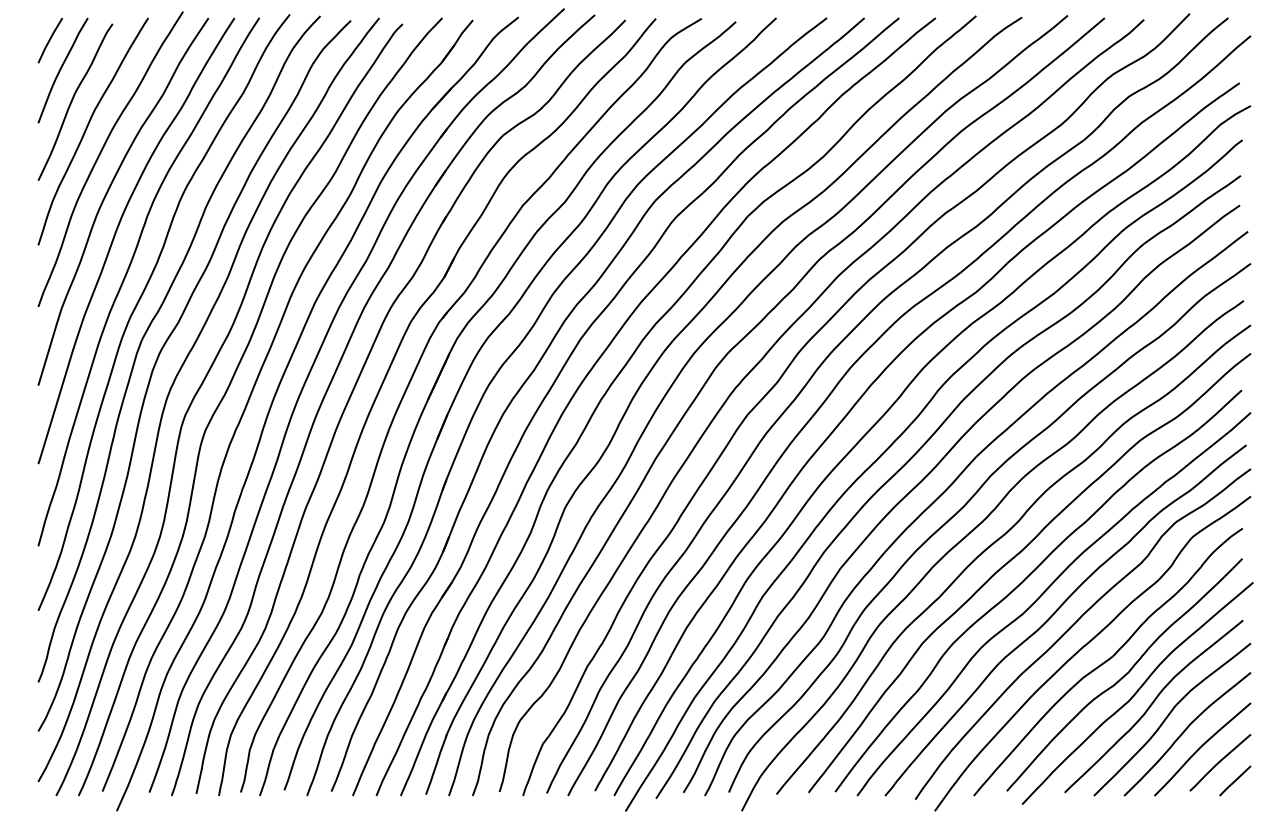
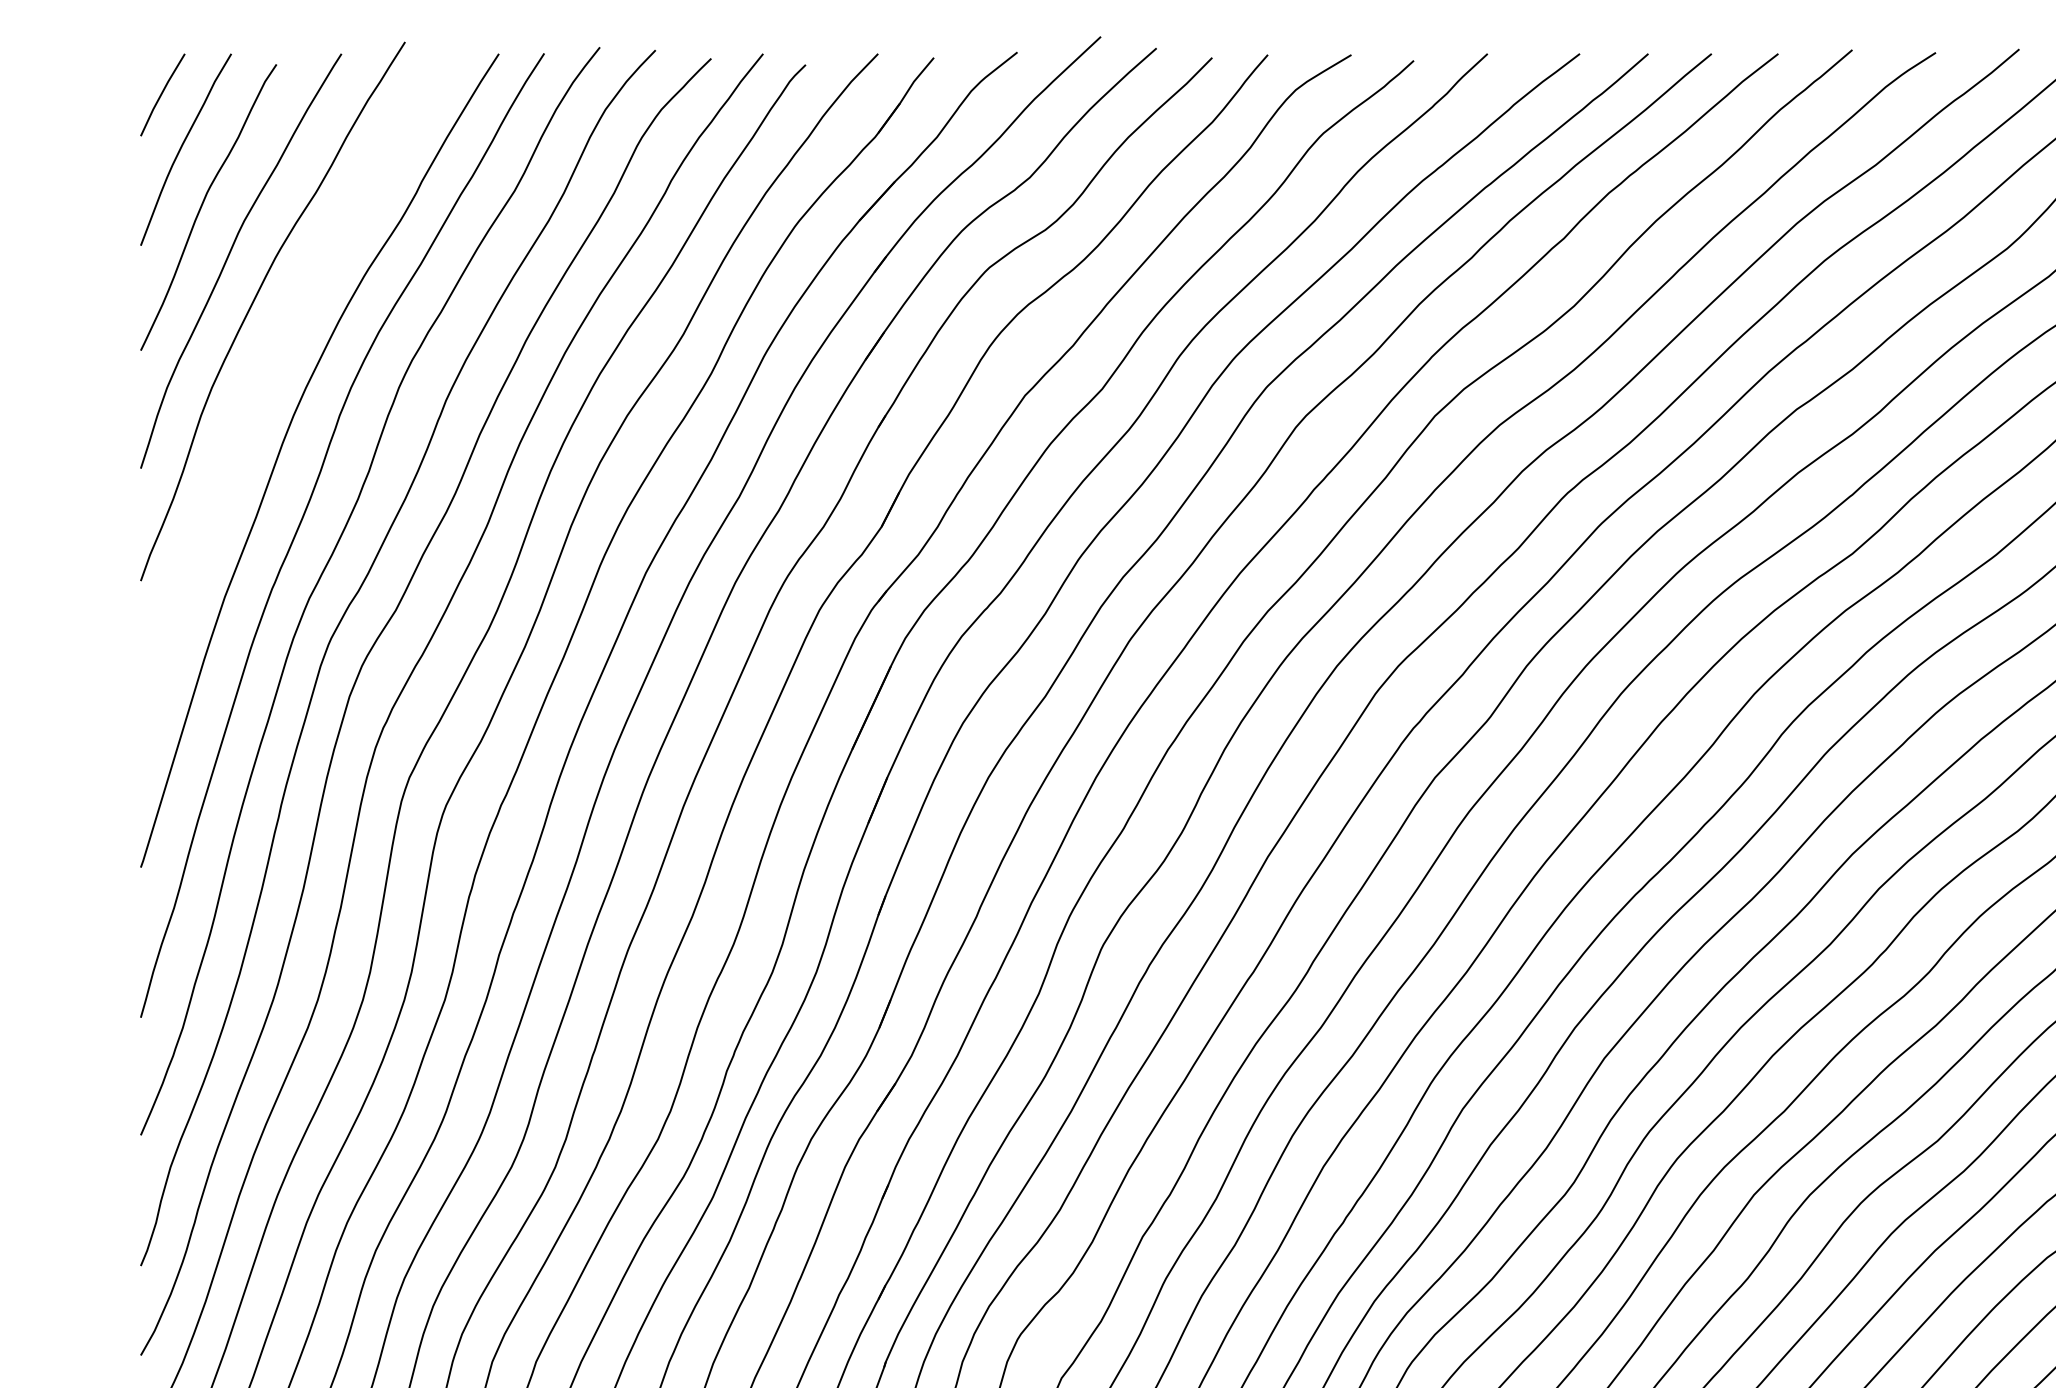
curve: (107, 194) -> (267, 375), removed

